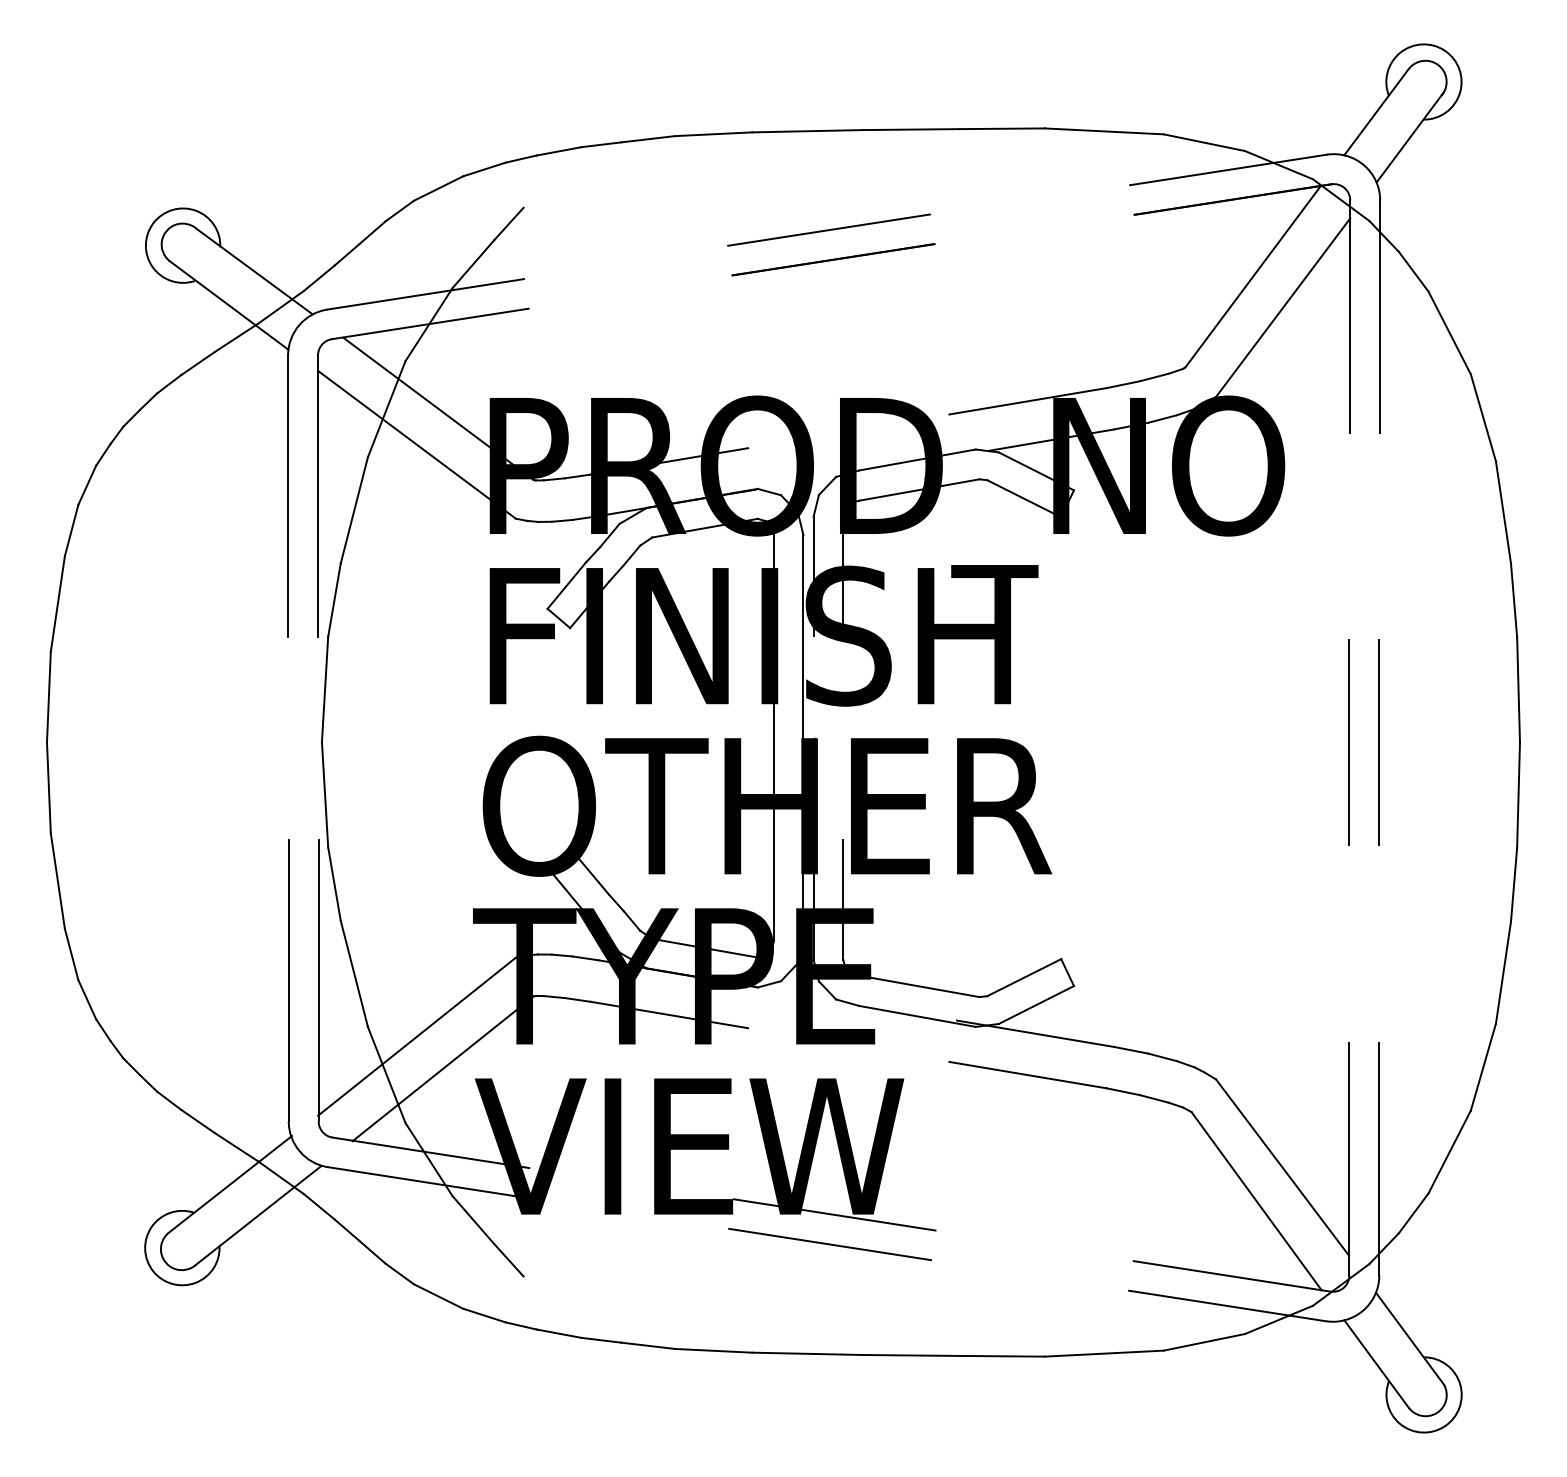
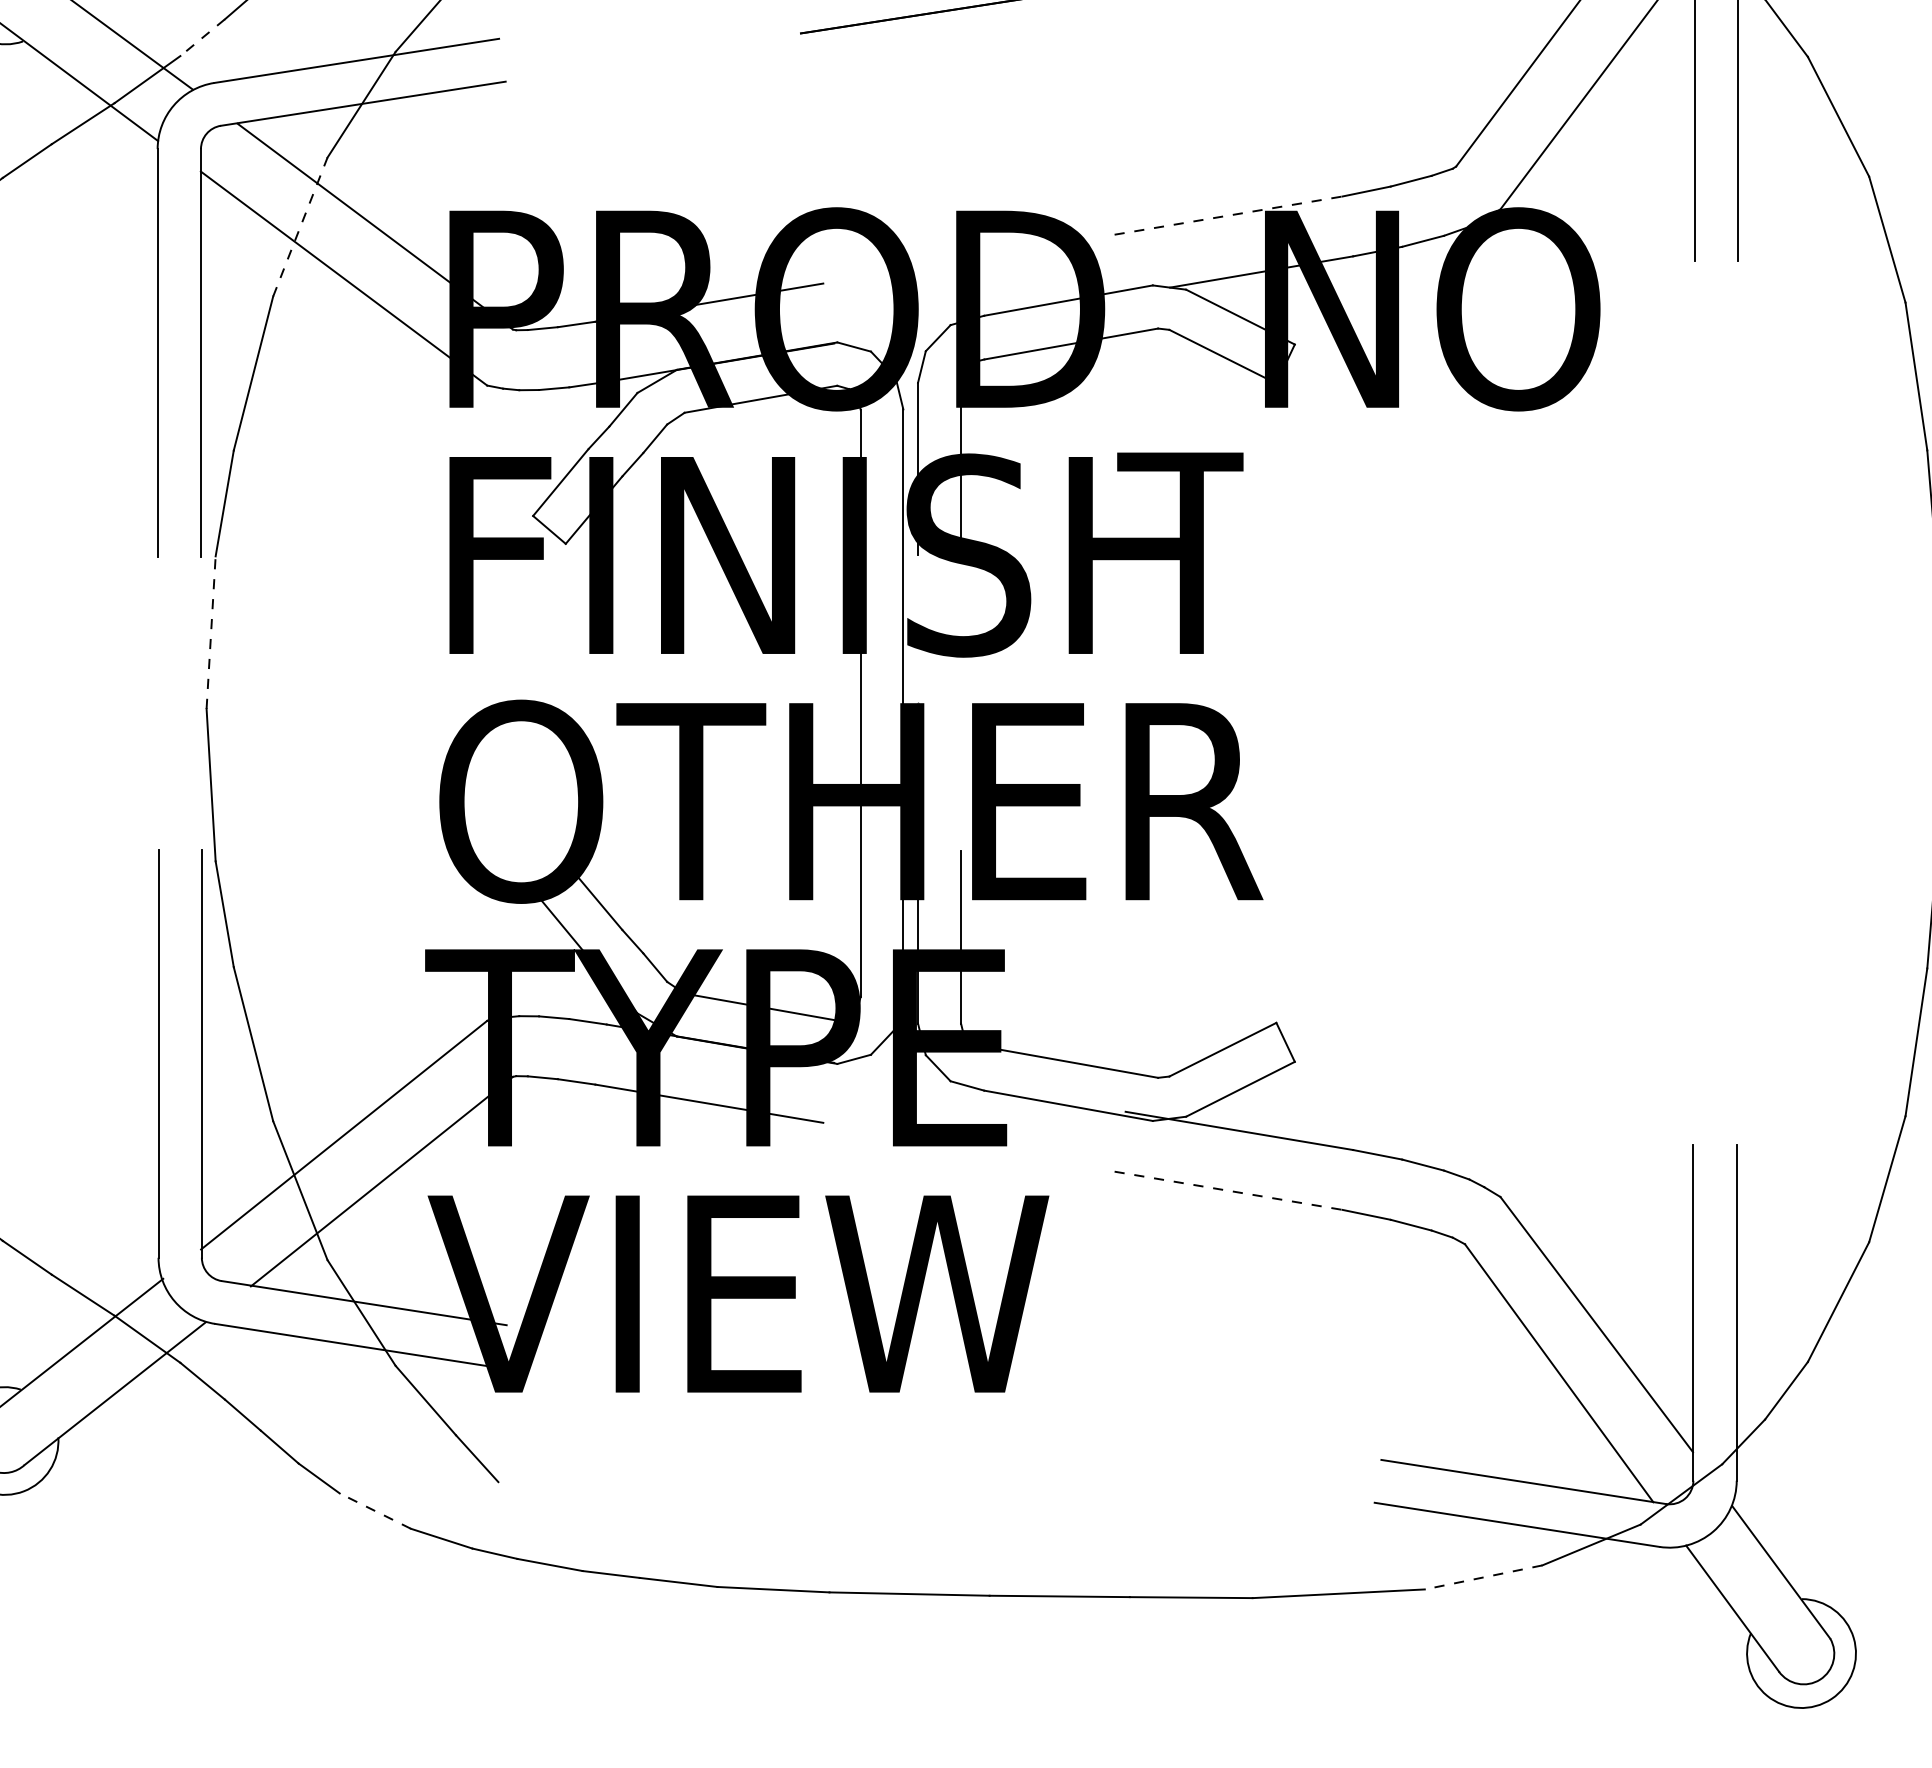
line: (319, 278) -> (203, 37), solid -> dashed
line: (1028, 401) -> (1229, 215), solid -> dashed
line: (386, 409) -> (300, 227), solid -> dashed
line: (325, 689) -> (211, 632), solid -> dashed
line: (1349, 742) -> (1693, 709), removed
line: (1378, 742) -> (1735, 709), removed
line: (1028, 1075) -> (1229, 1191), solid -> dashed
line: (834, 1214) -> (948, 1392), removed
line: (829, 1244) -> (941, 1435), removed
line: (438, 1296) -> (375, 1511), solid -> dashed
line: (1203, 1342) -> (1482, 1577), solid -> dashed

